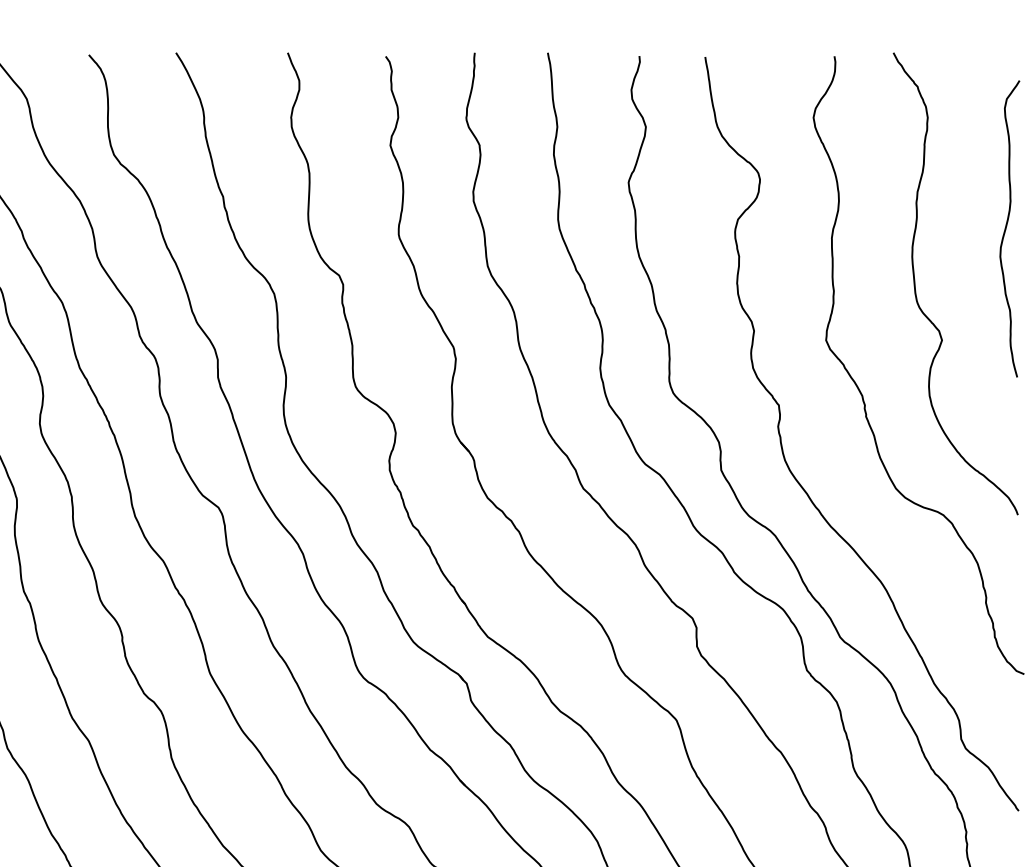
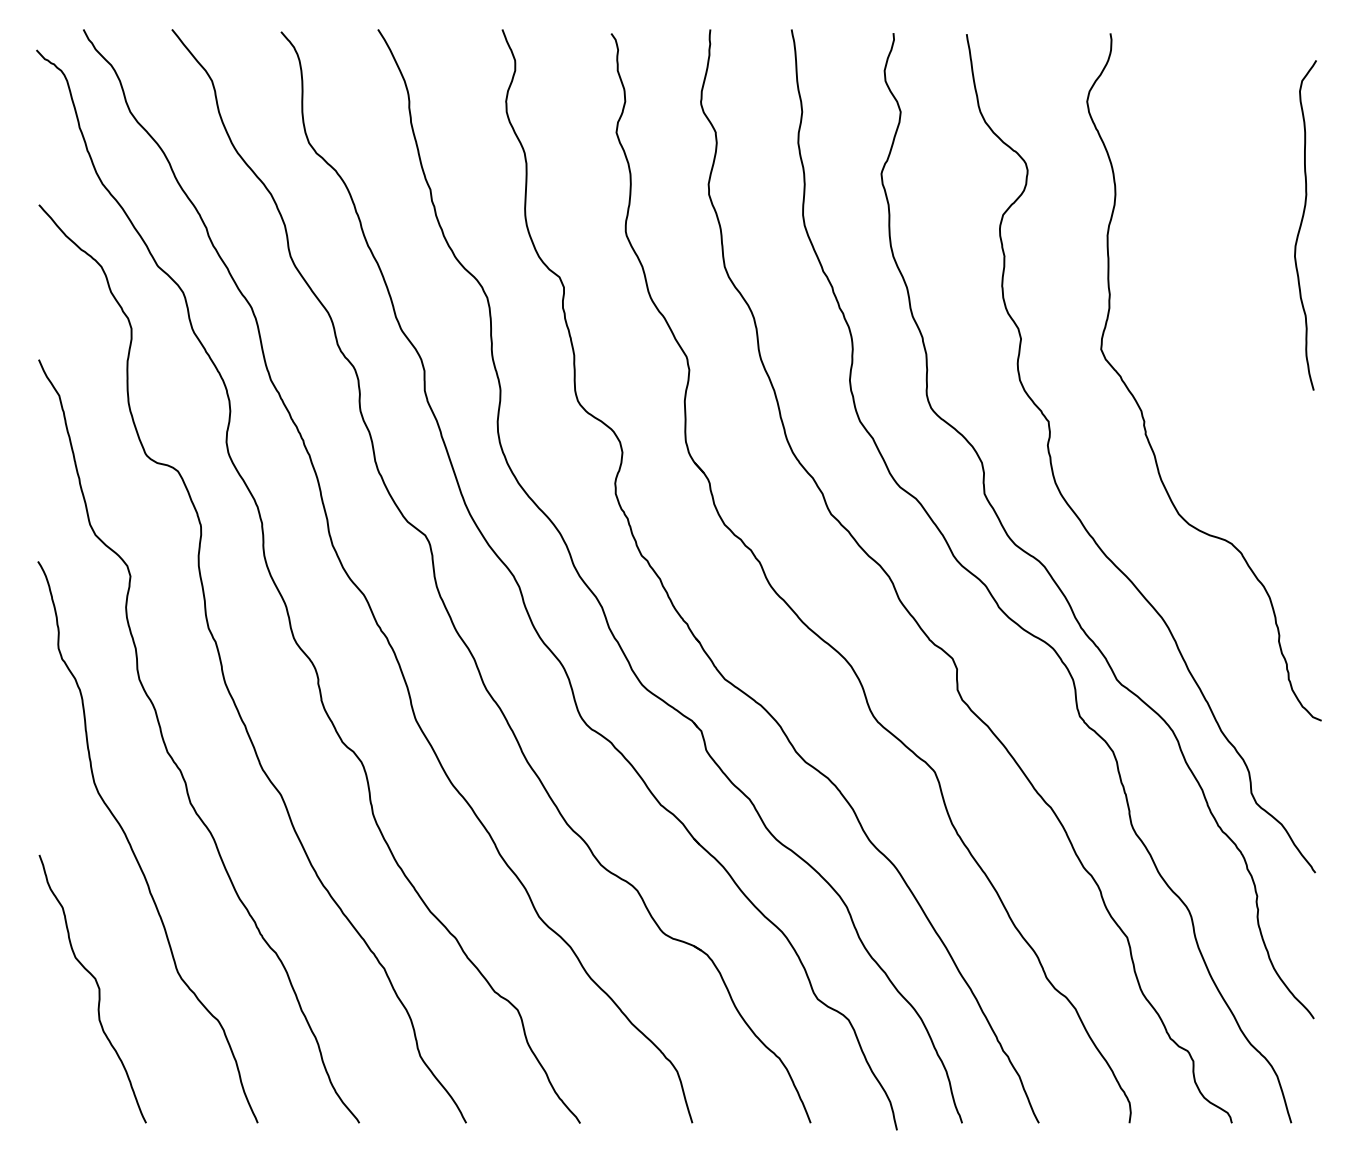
curve: (916, 290) -> (1201, 293), removed

